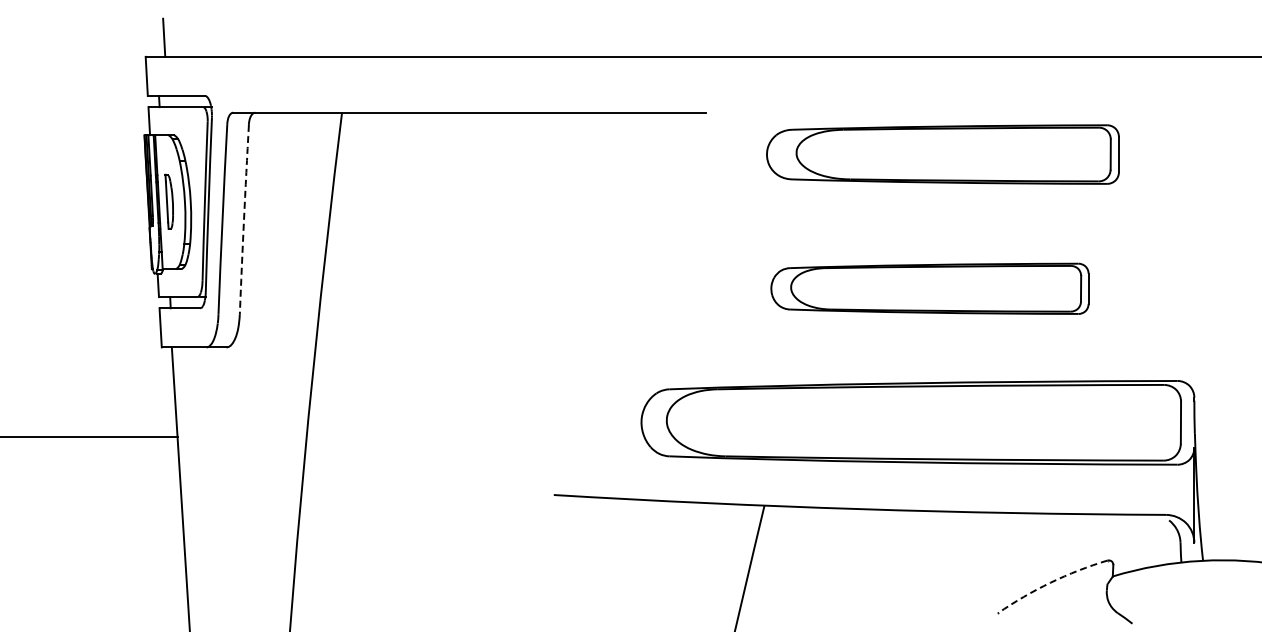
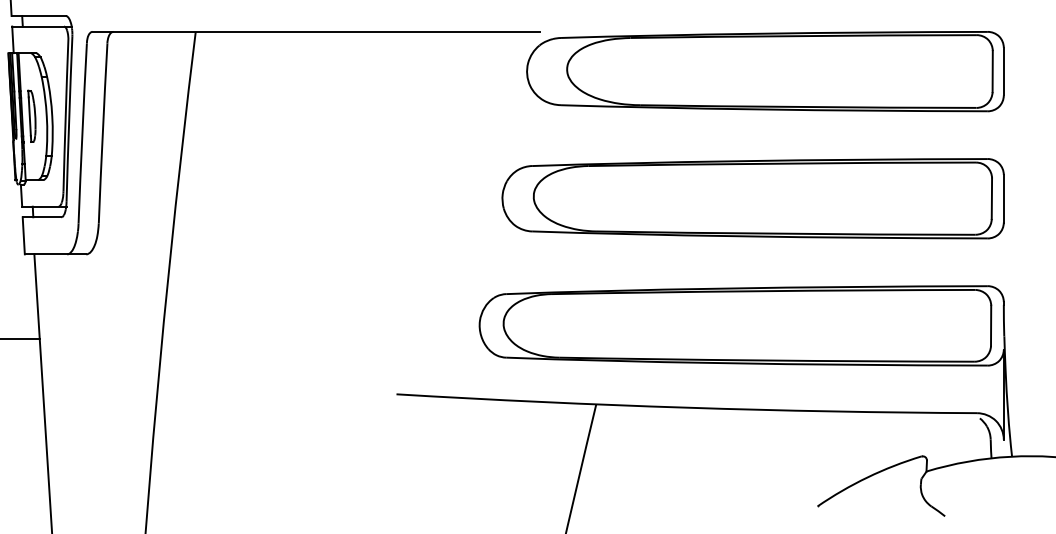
part: (942, 154) -> (765, 71), size x1.43
arc: (244, 219) -> (103, 133), dashed -> solid
part: (929, 288) -> (752, 198), size x1.67
arc: (1050, 582) -> (867, 477), dashed -> solid

